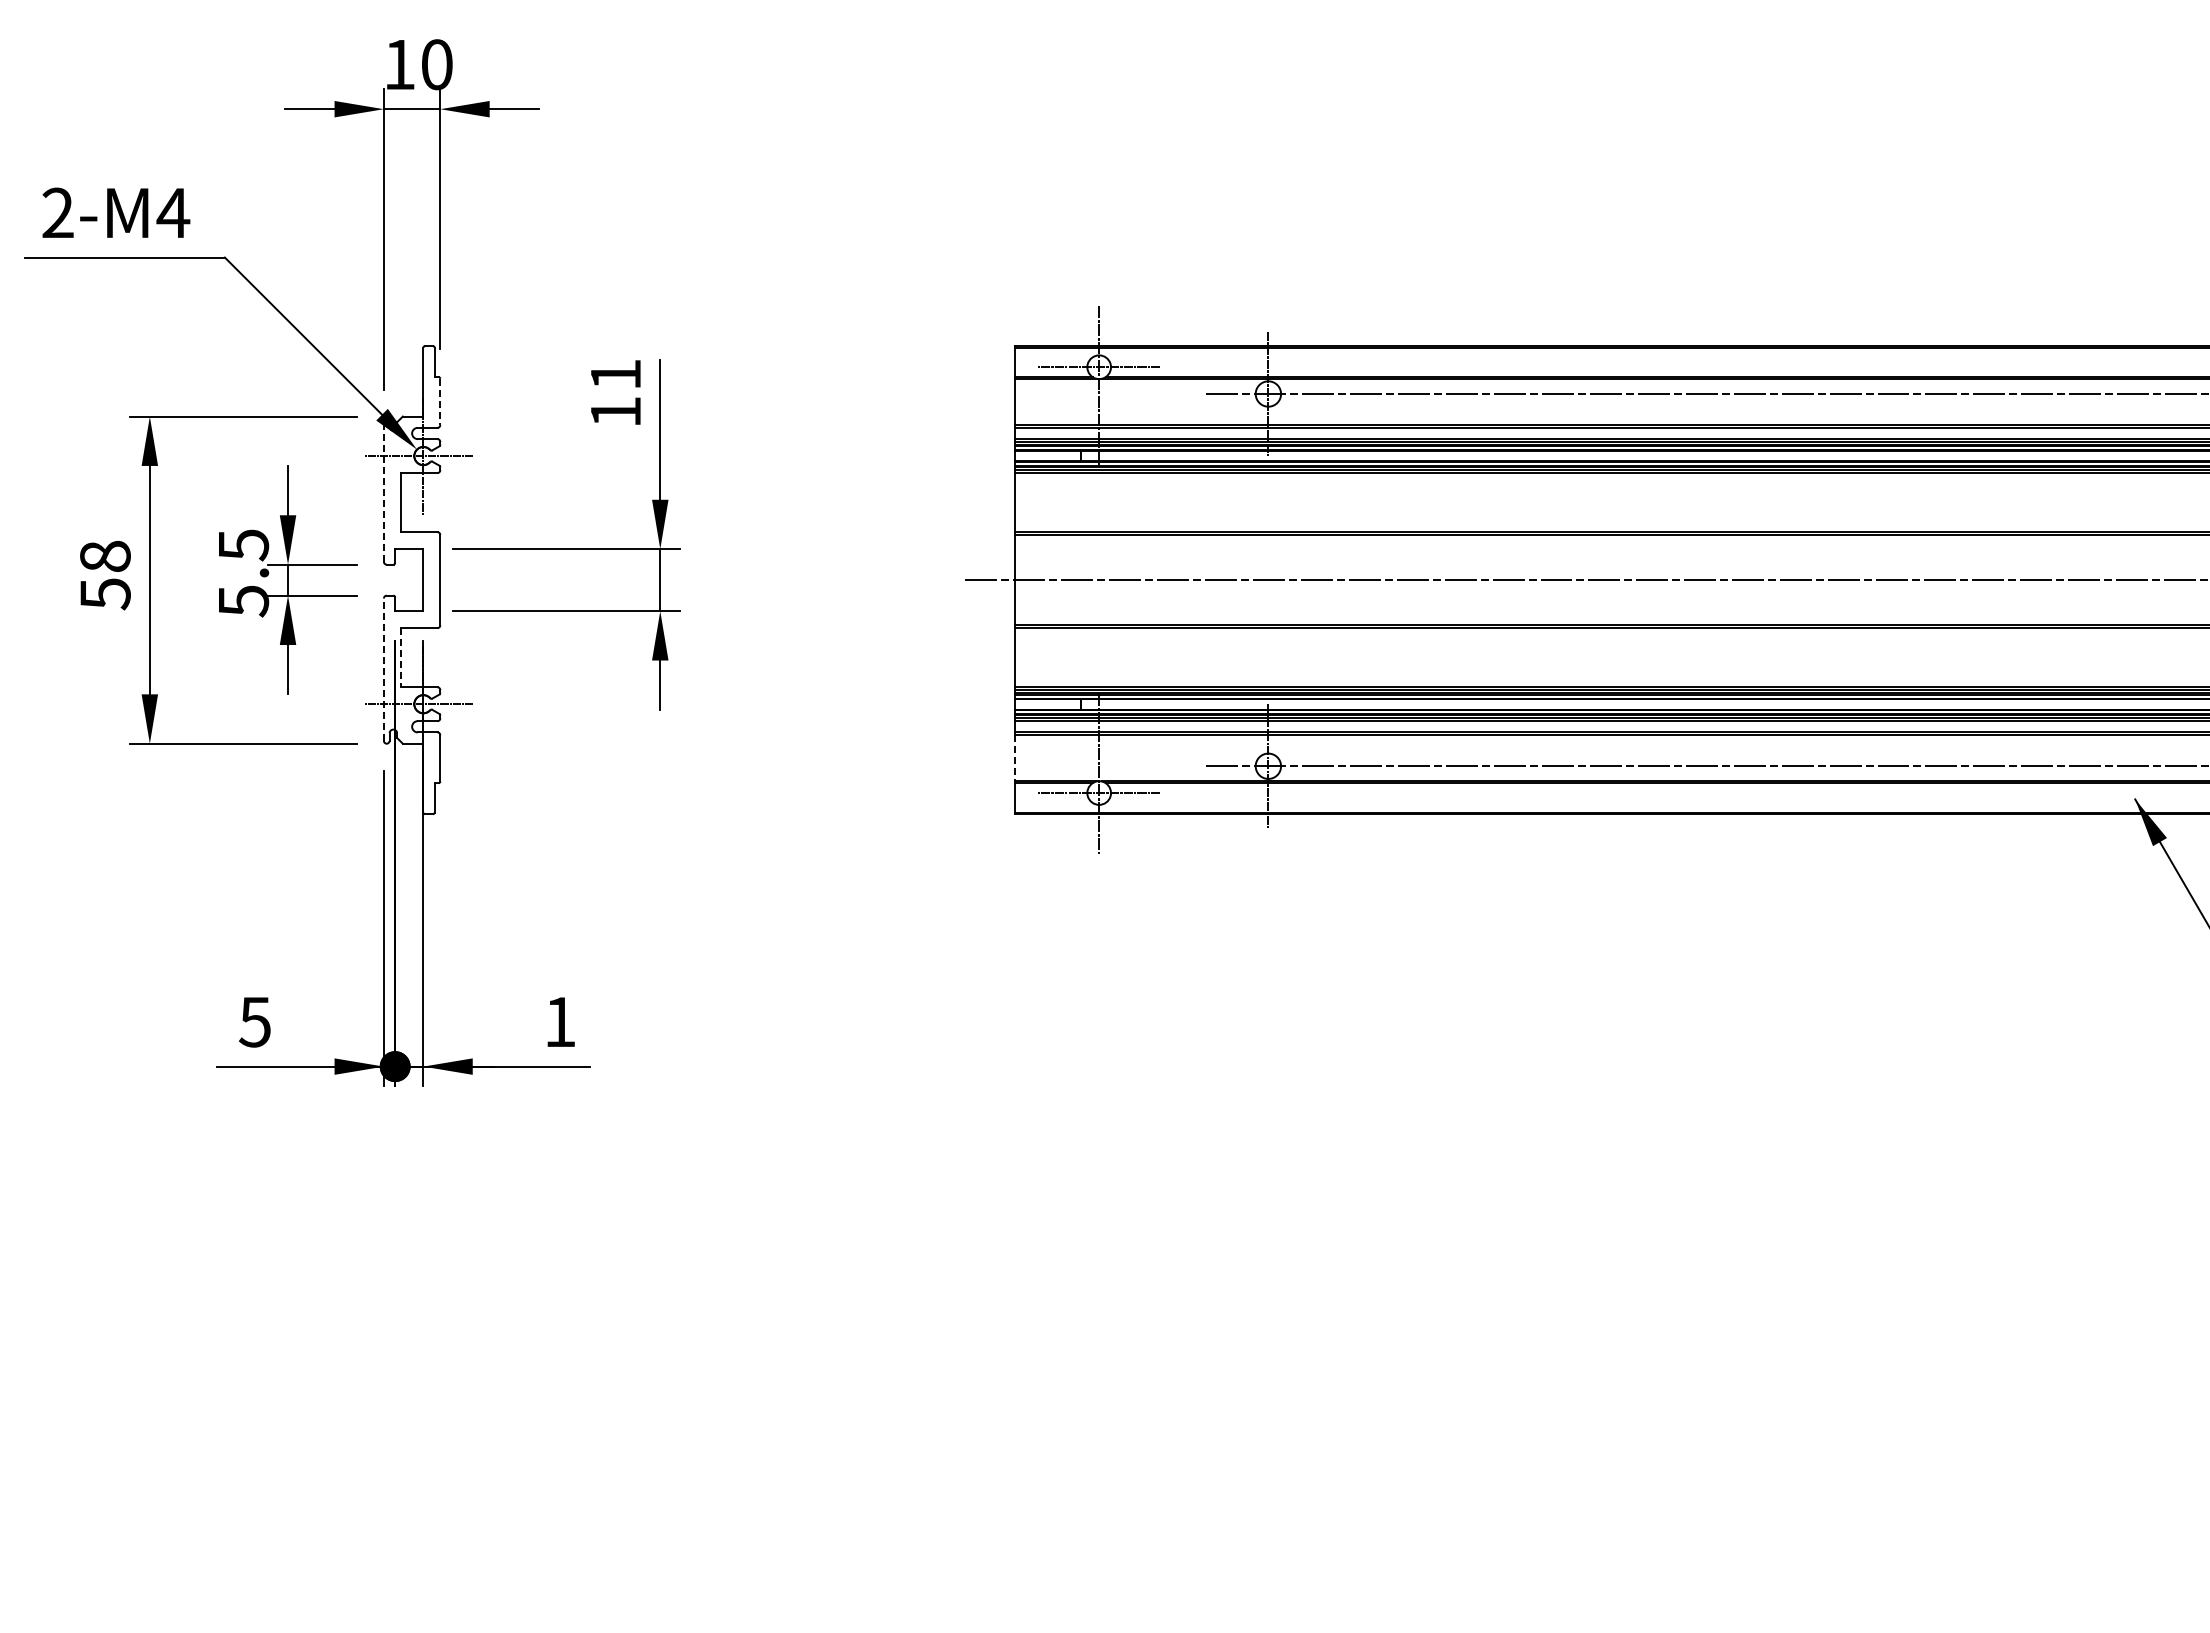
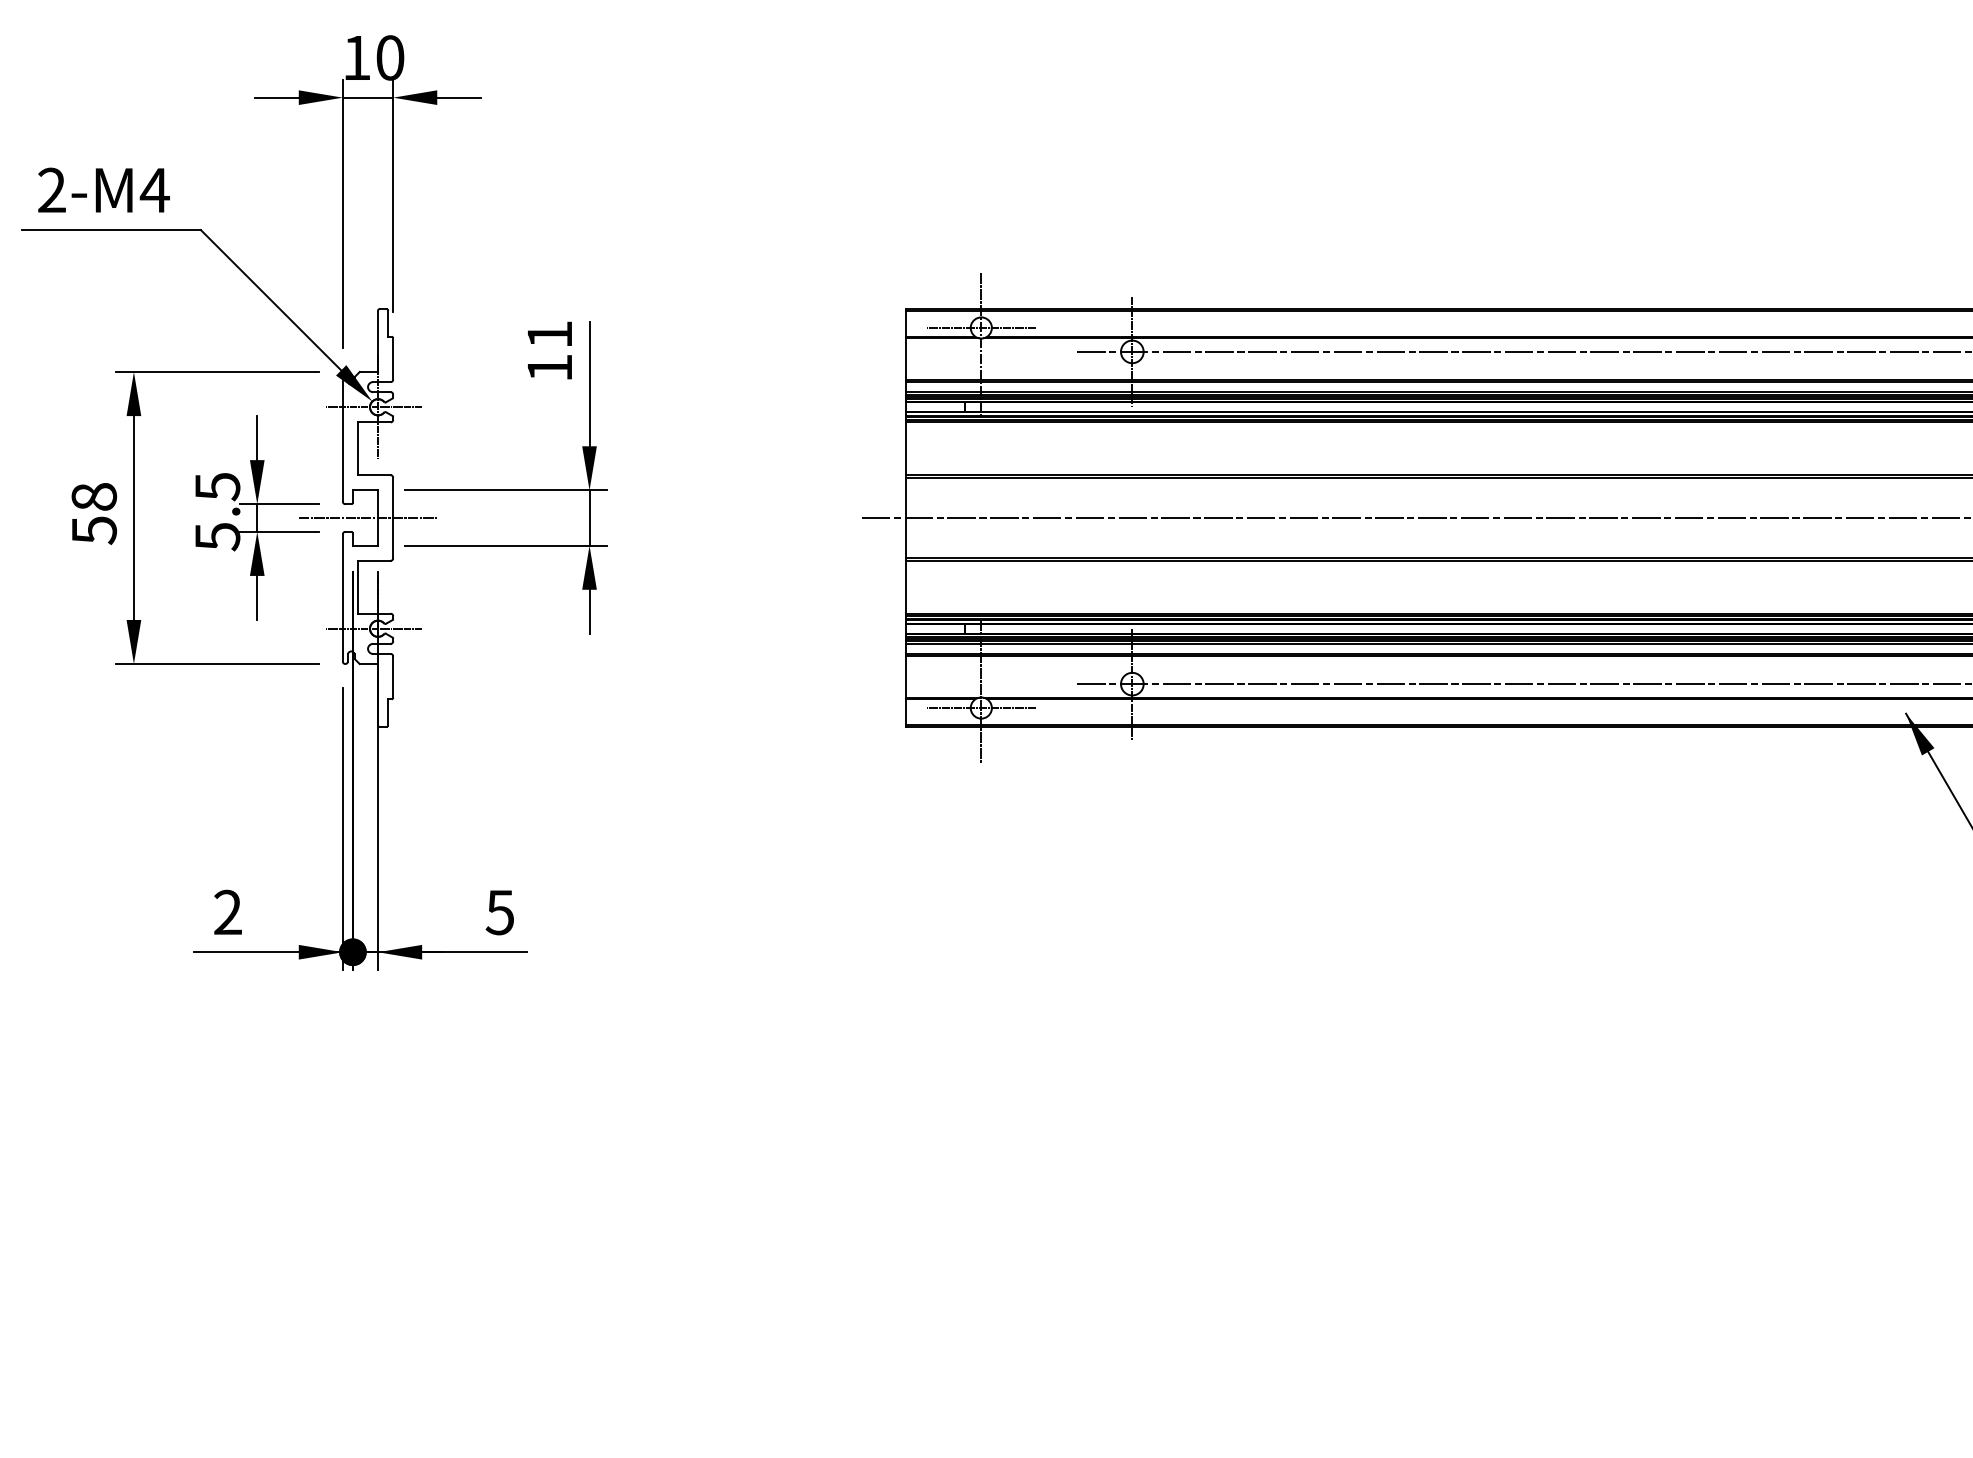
line: (440, 402) -> (393, 359), dashed -> solid
line: (383, 490) -> (342, 438), dashed -> solid
line: (411, 580) -> (367, 518), added
line: (400, 657) -> (357, 587), dashed -> solid
line: (383, 669) -> (342, 597), dashed -> solid
line: (1014, 758) -> (905, 677), dashed -> solid
text: (254, 1021) -> (227, 911), 5 -> 2
text: (559, 1022) -> (499, 912), 1 -> 5

